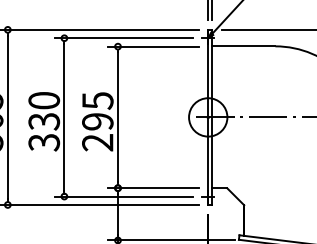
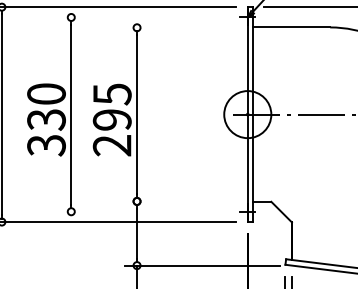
line: (123, 38) -> (143, 17), removed
line: (153, 46) -> (180, 27), removed
line: (153, 188) -> (180, 201), removed
line: (123, 196) -> (143, 211), removed

